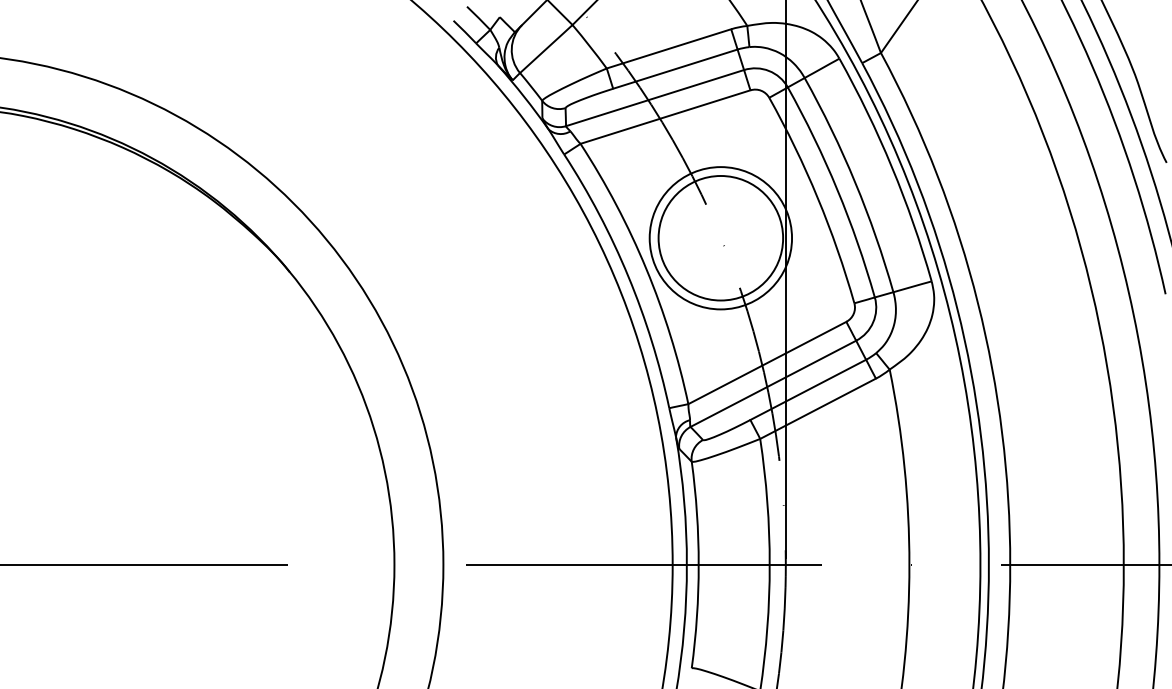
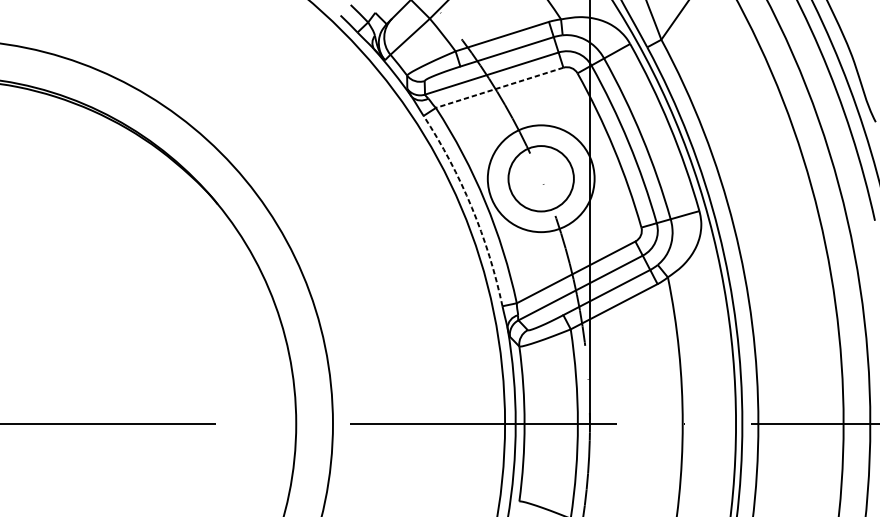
line: (665, 117) -> (499, 88), solid -> dashed
circle: (720, 238) -> (540, 178), size x0.7
arc: (628, 276) -> (471, 207), solid -> dashed

